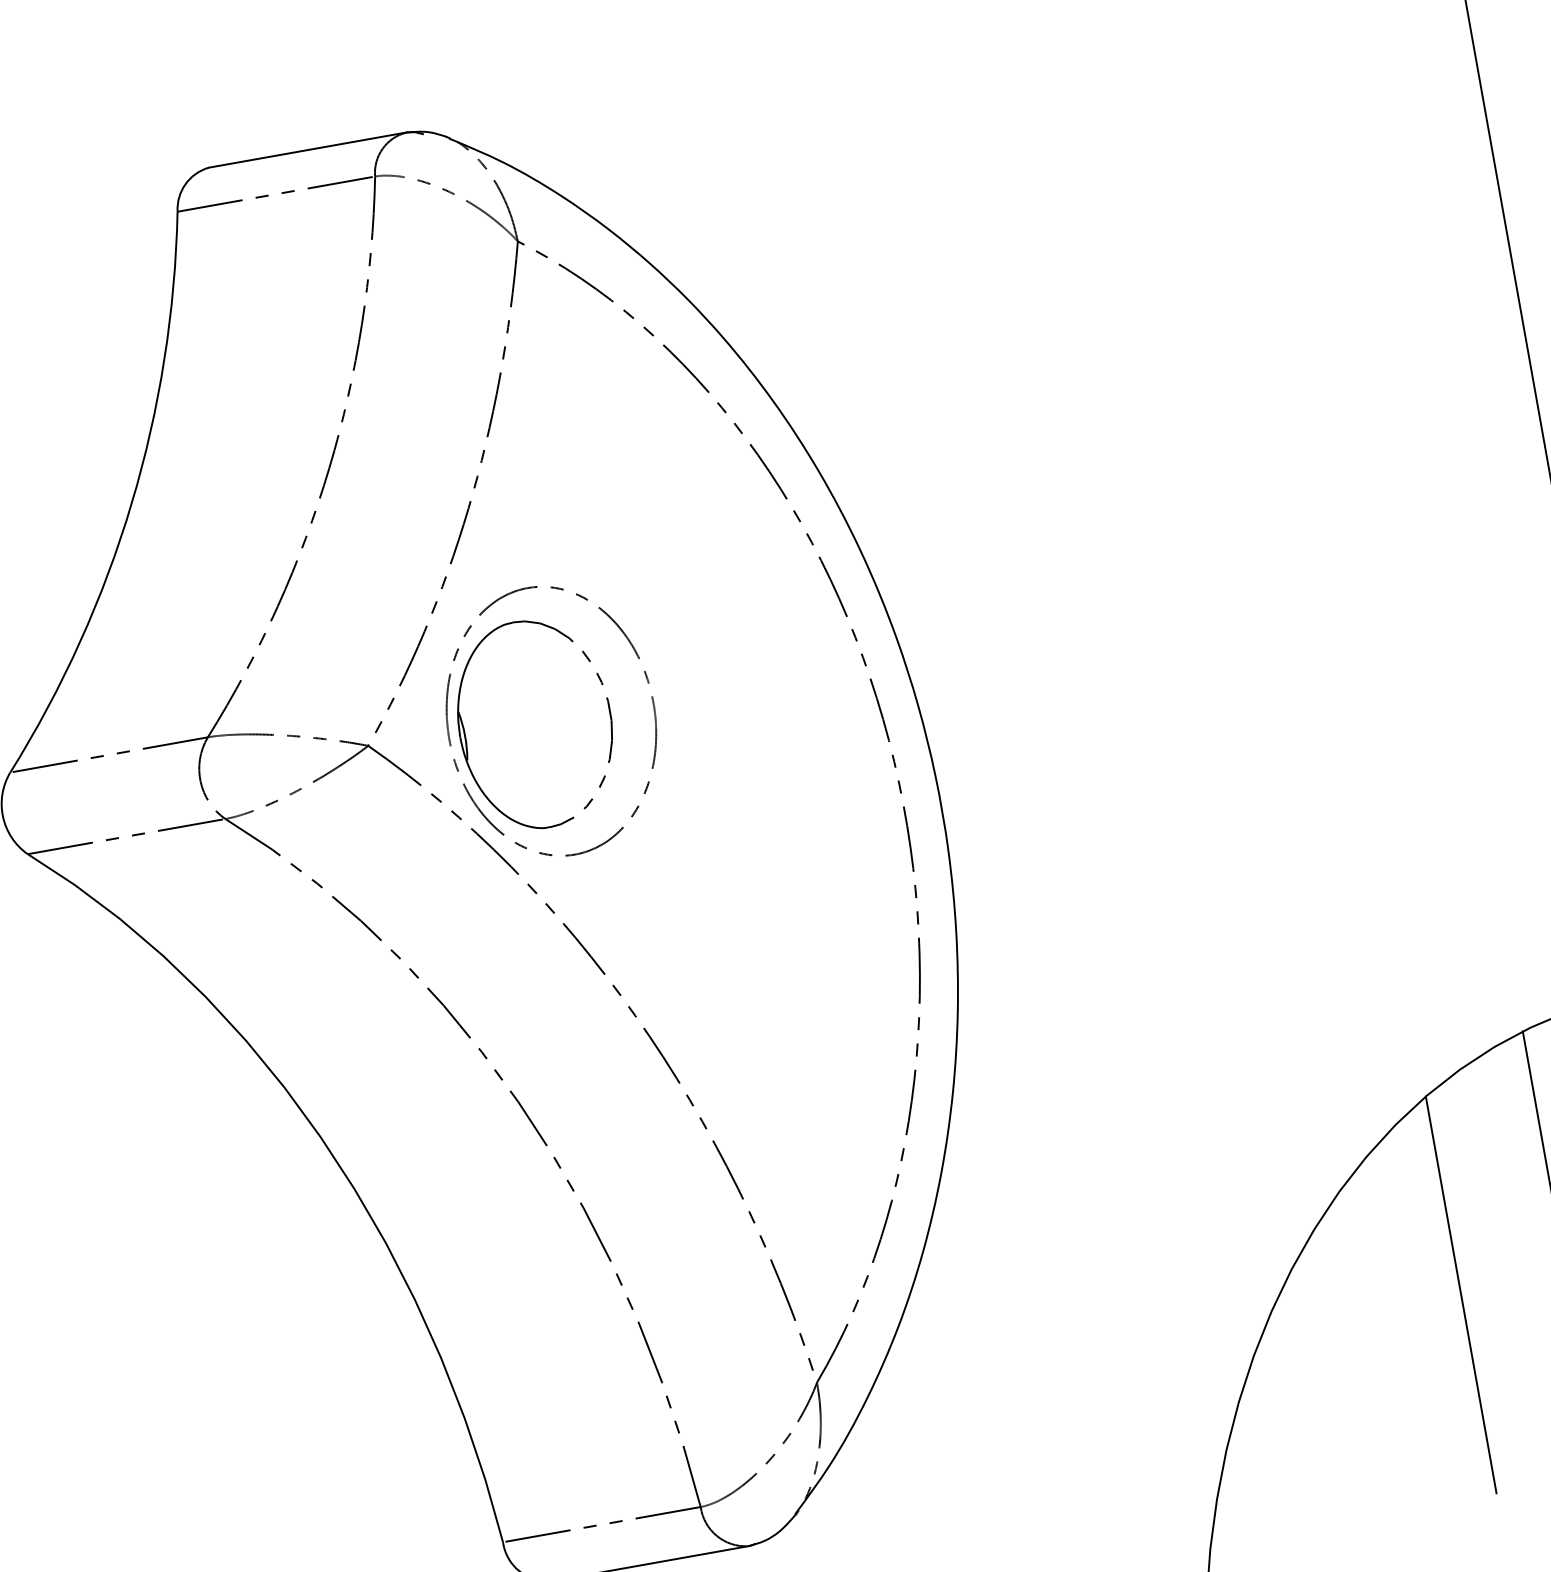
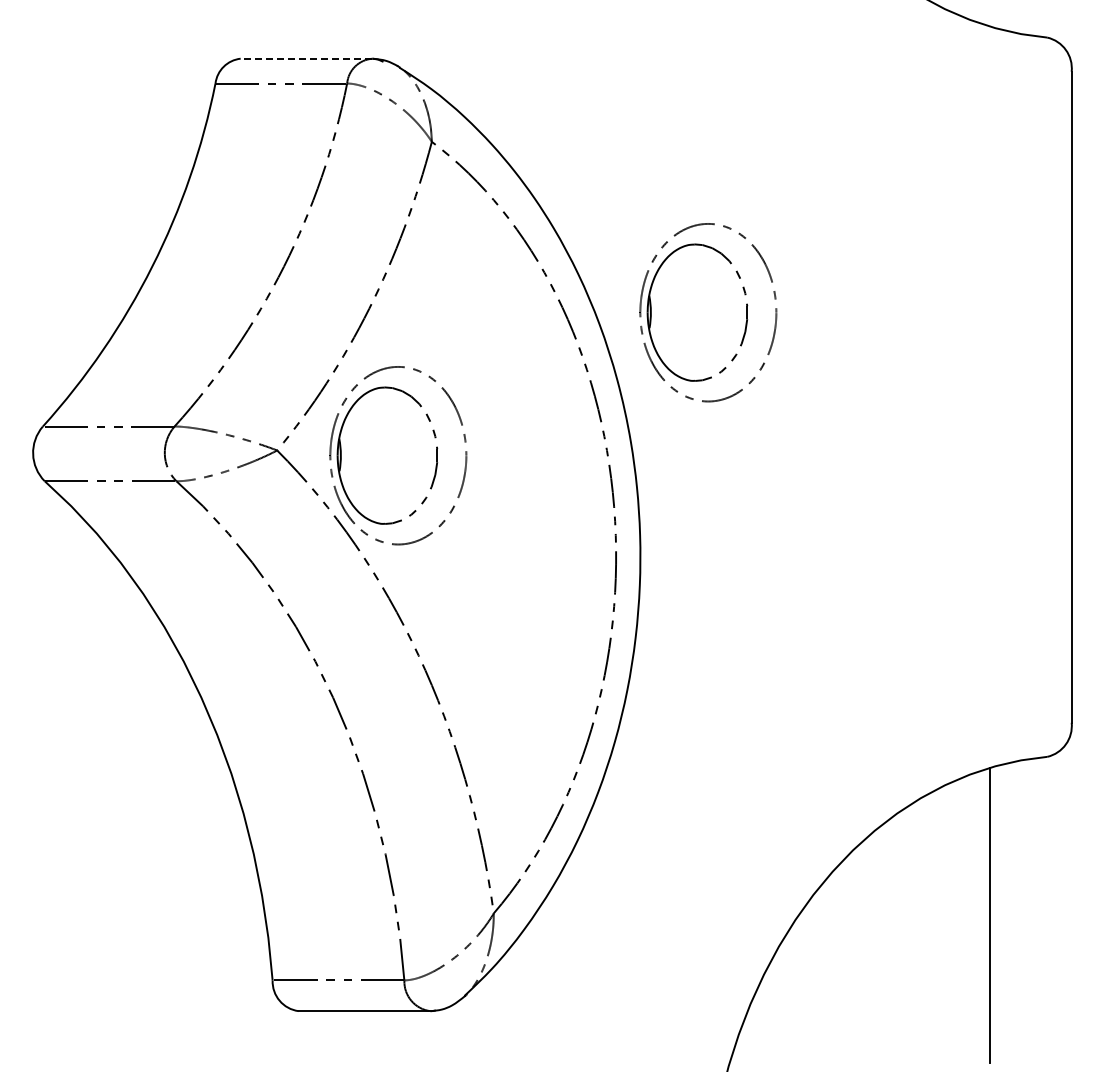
line: (307, 149) -> (306, 58), solid -> dashed
part: (1035, 413) -> (746, 312), added
line: (1460, 1294) -> (919, 930), removed

